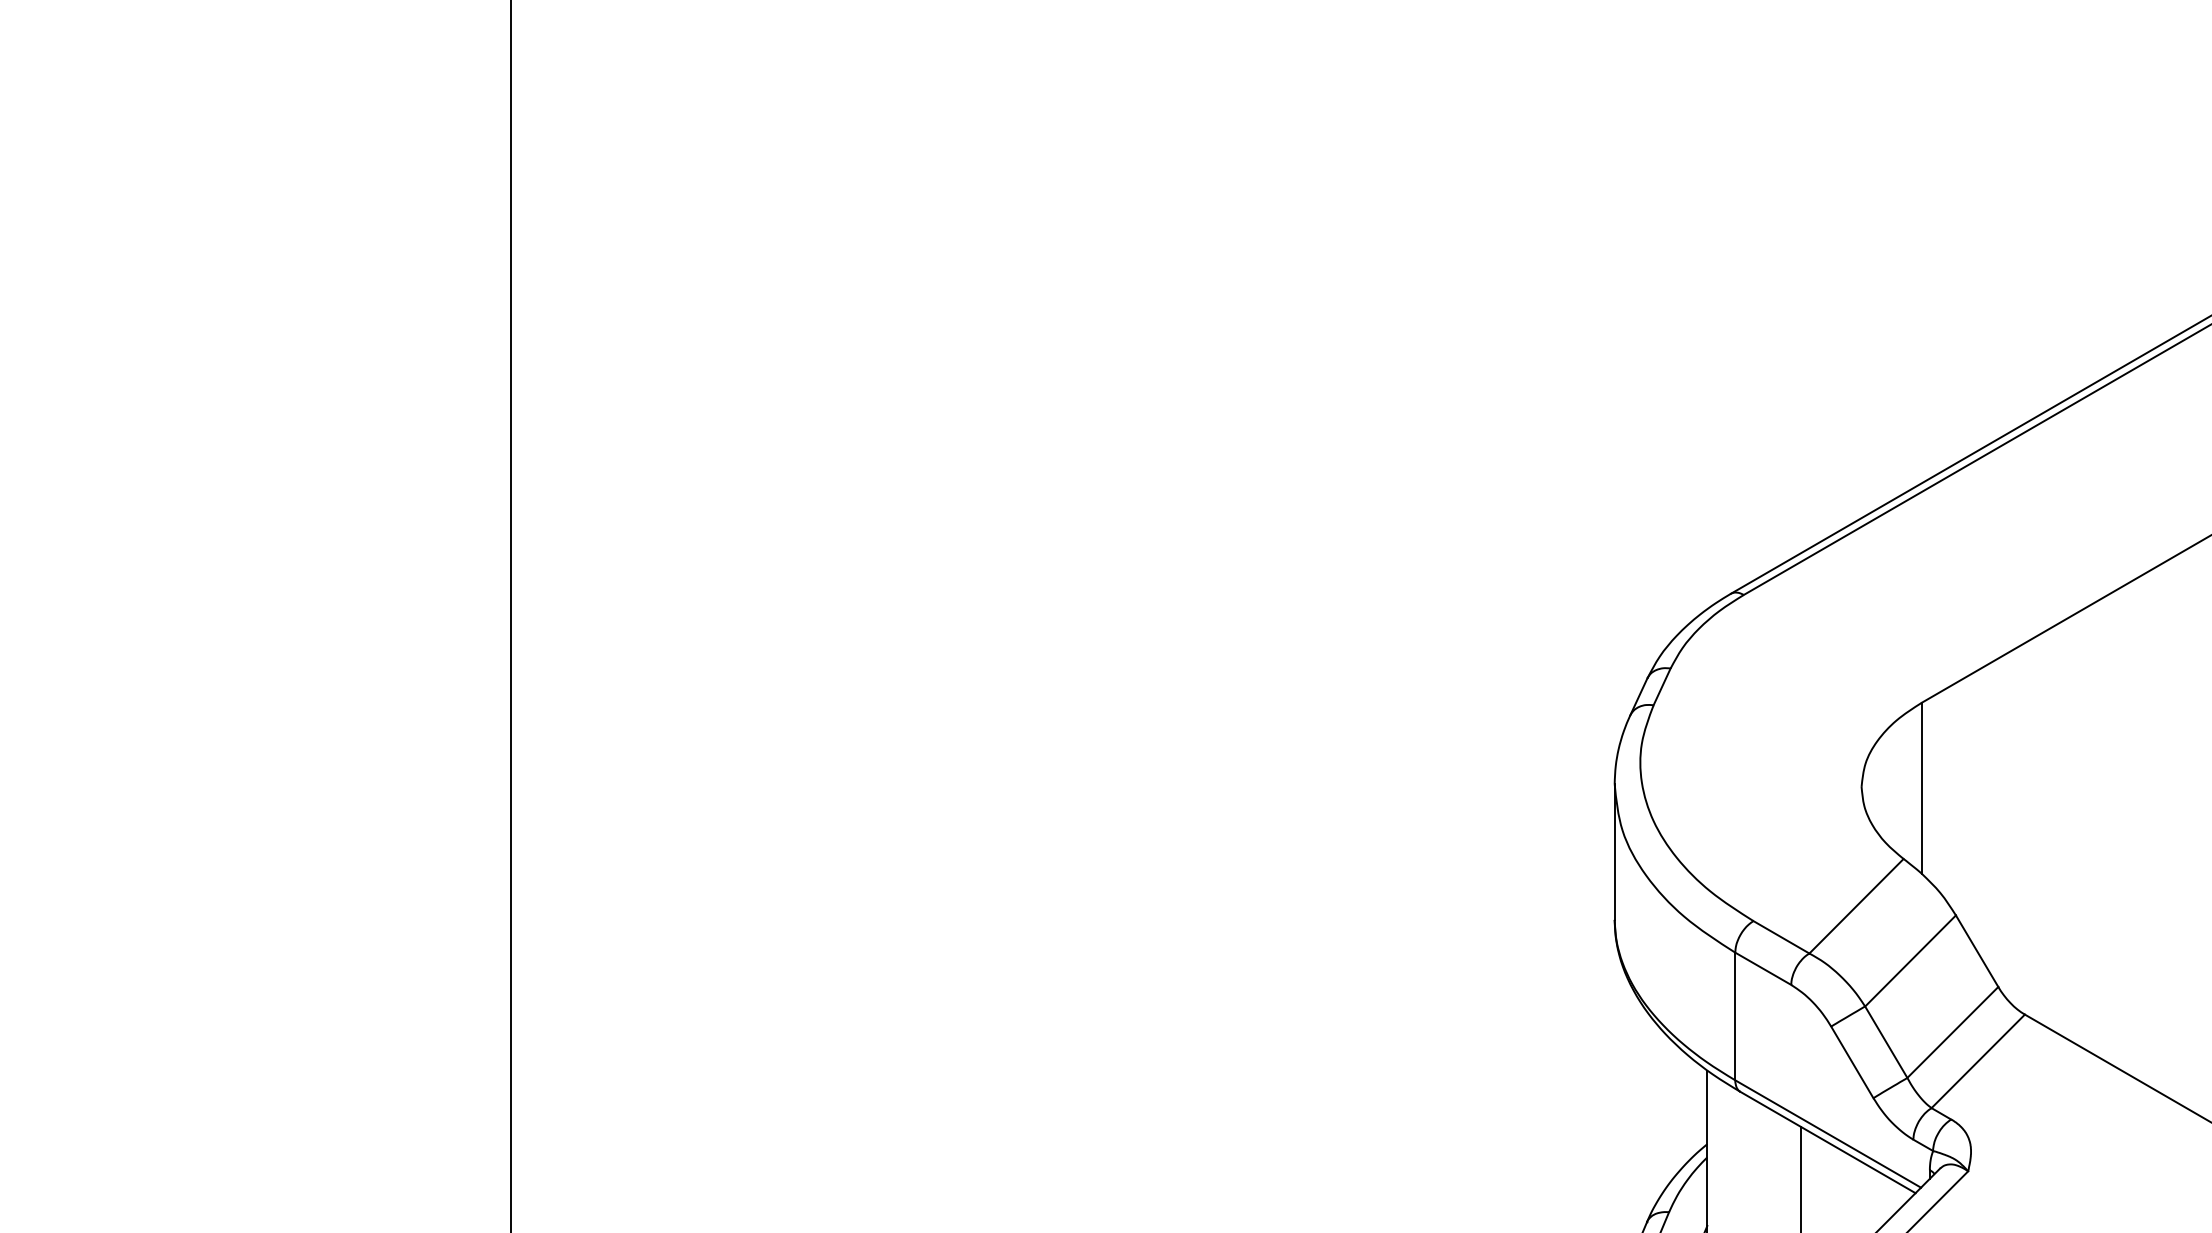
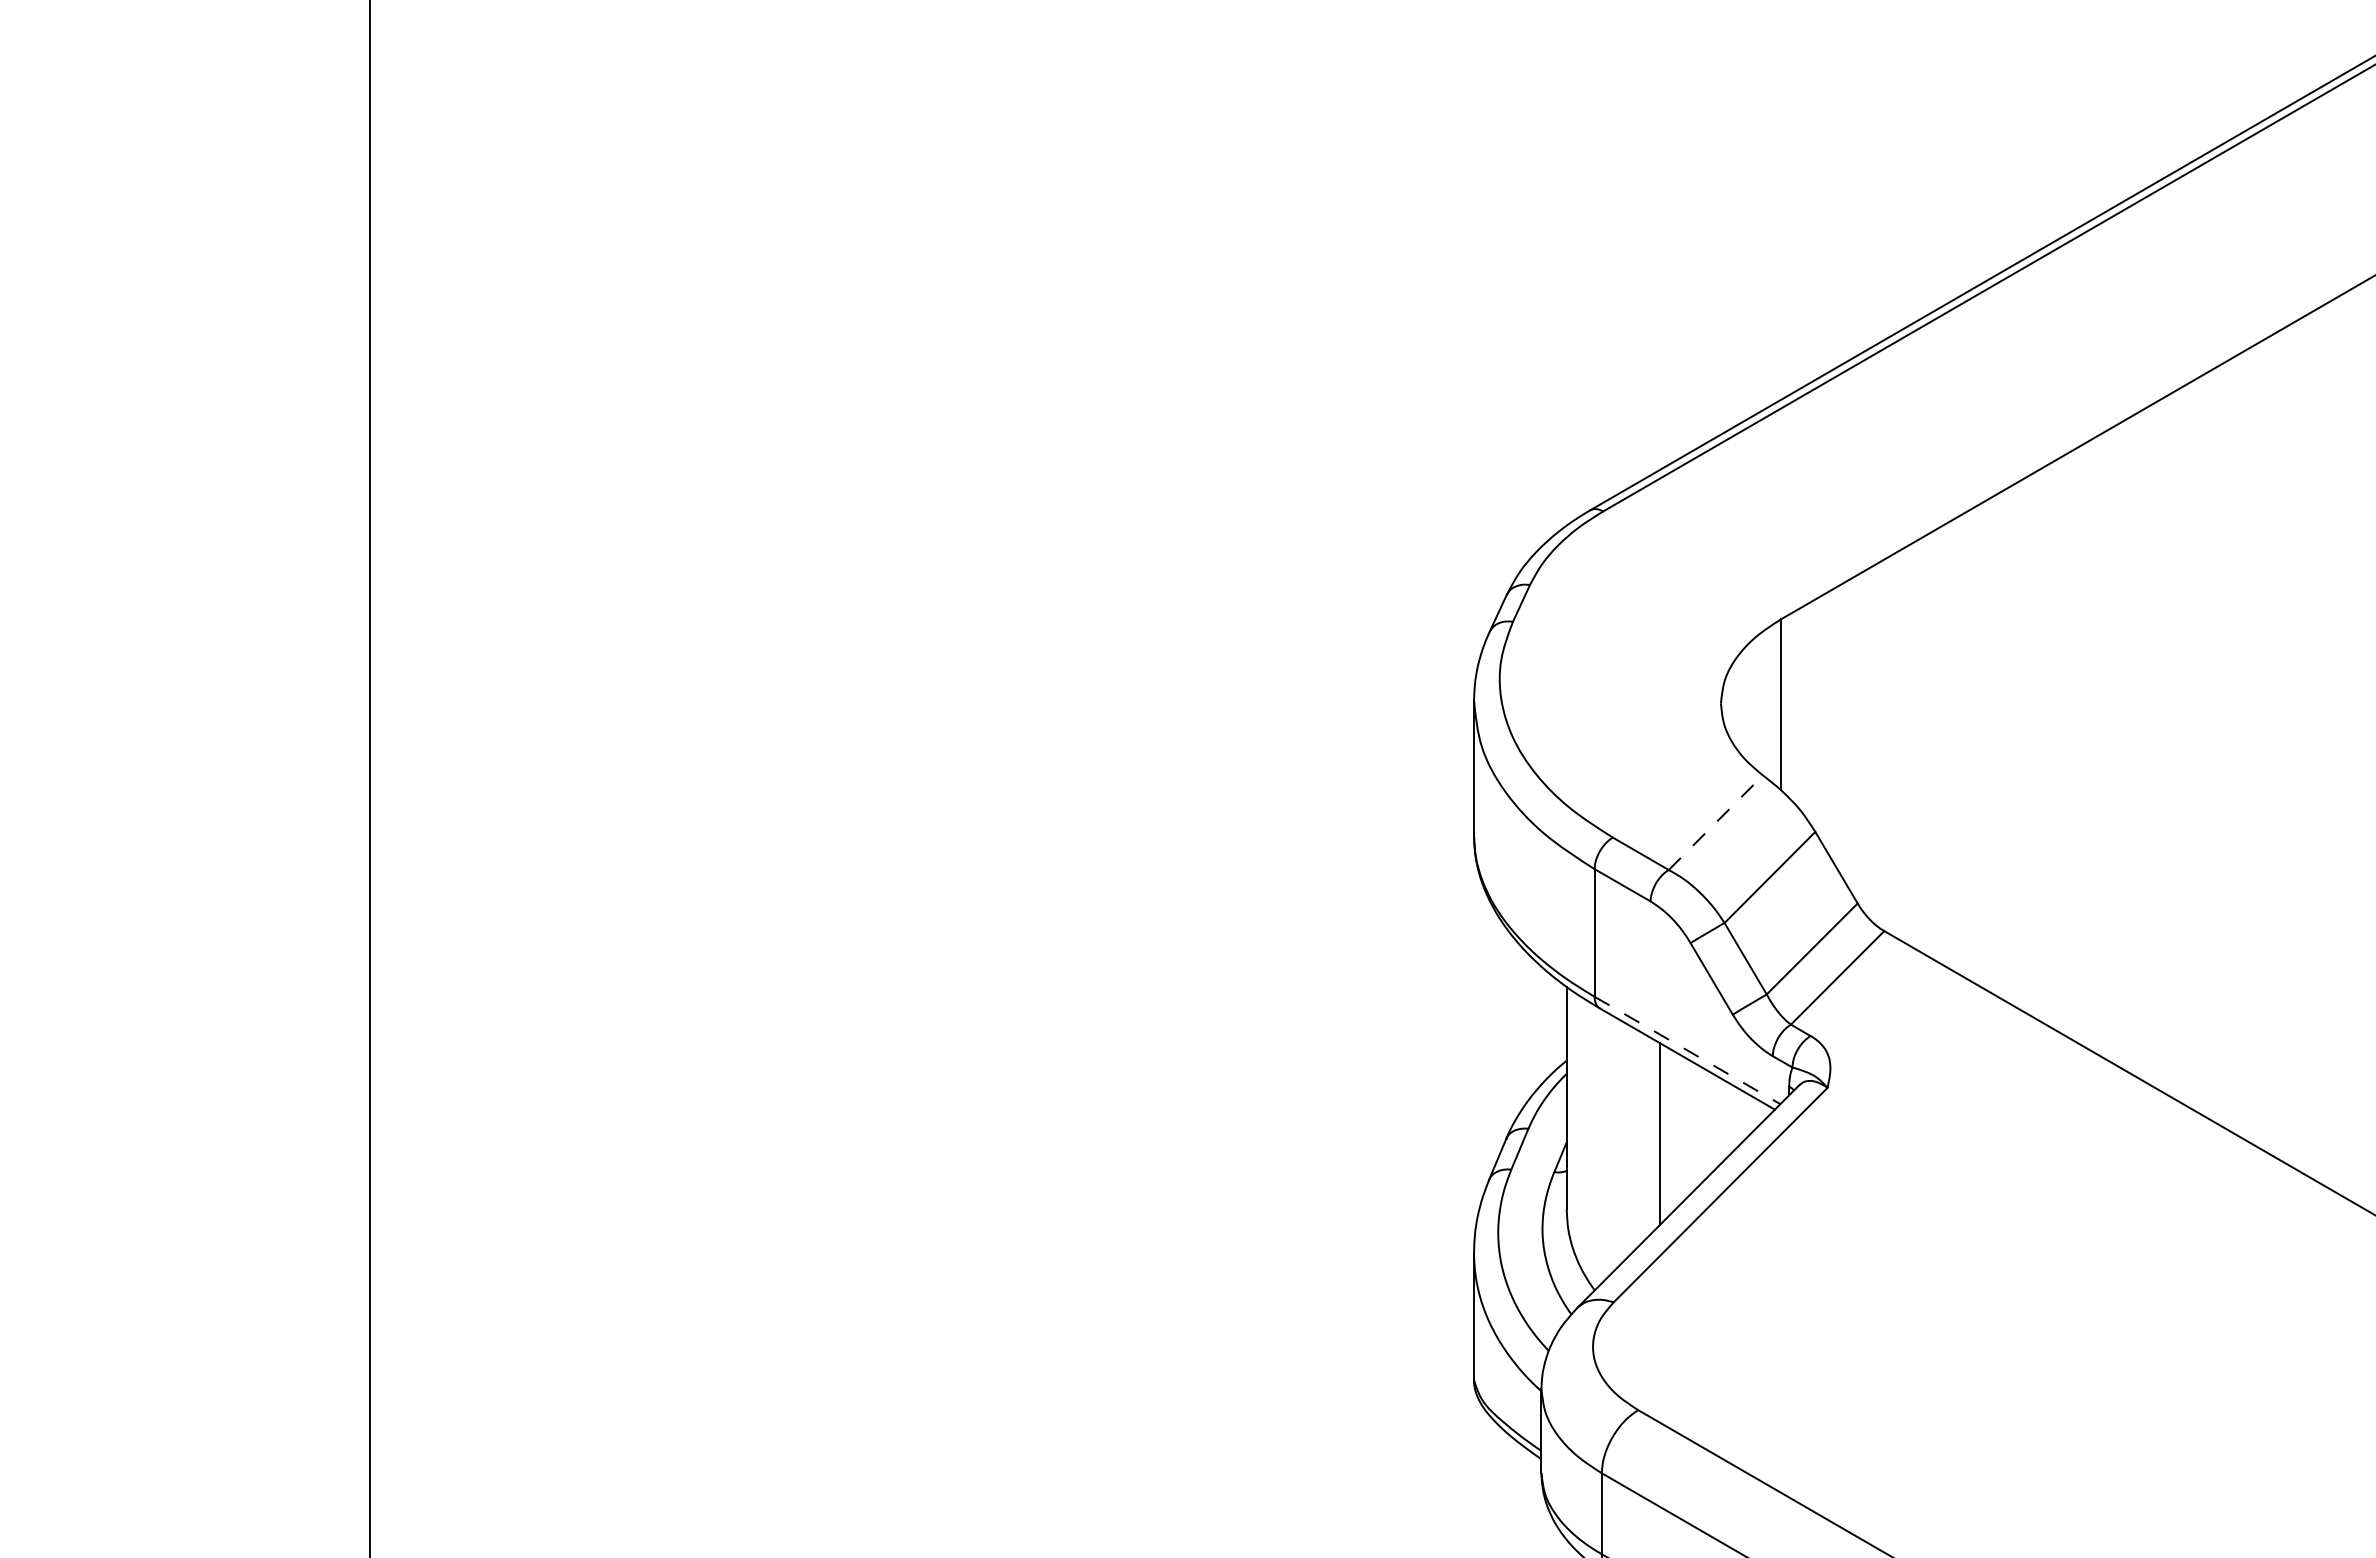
line: (1856, 906) -> (1715, 822), solid -> dashed
line: (1829, 1134) -> (1688, 1050), solid -> dashed

